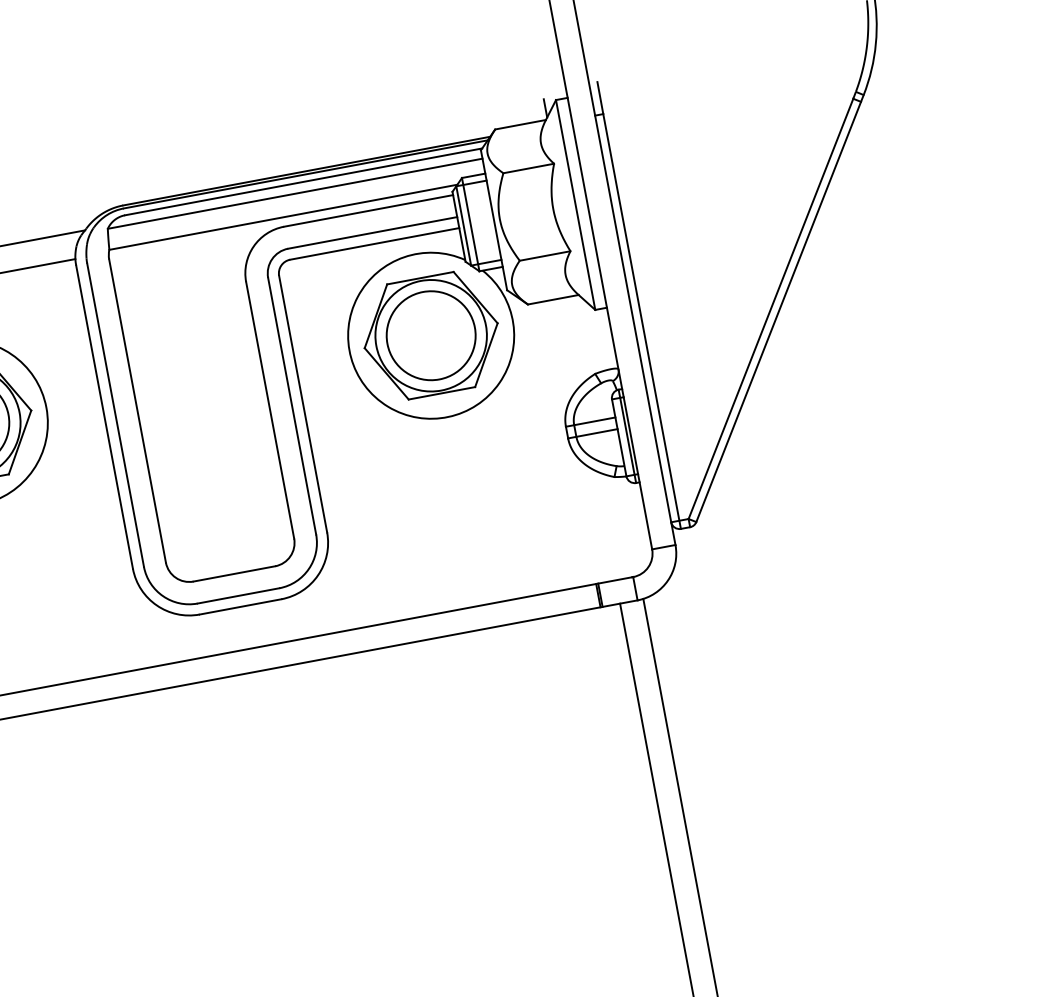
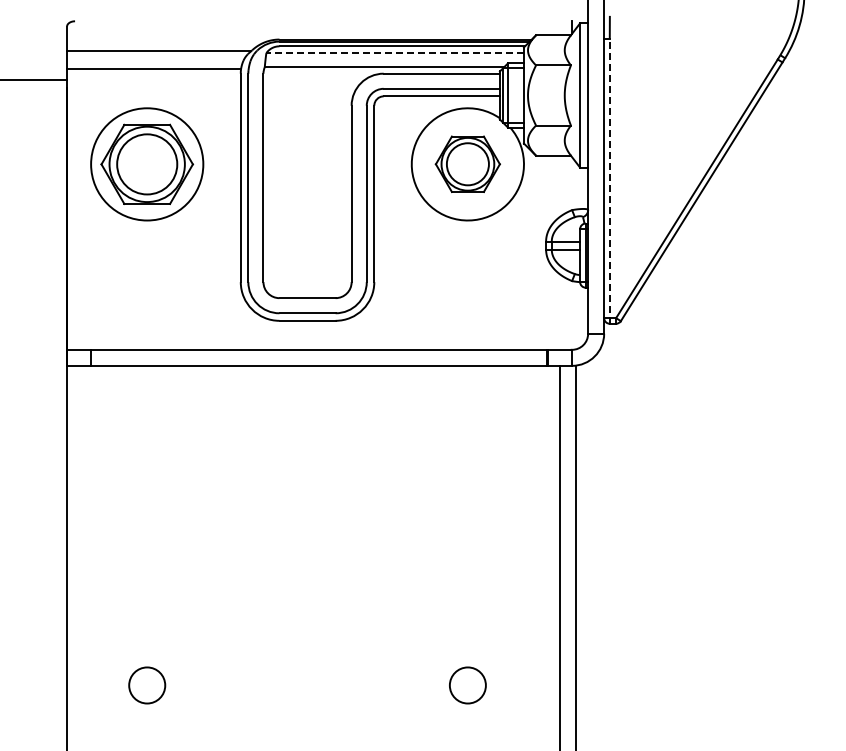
line: (295, 194) -> (395, 53), solid -> dashed
line: (641, 322) -> (609, 181), solid -> dashed
part: (430, 334) -> (467, 163), size x0.7

